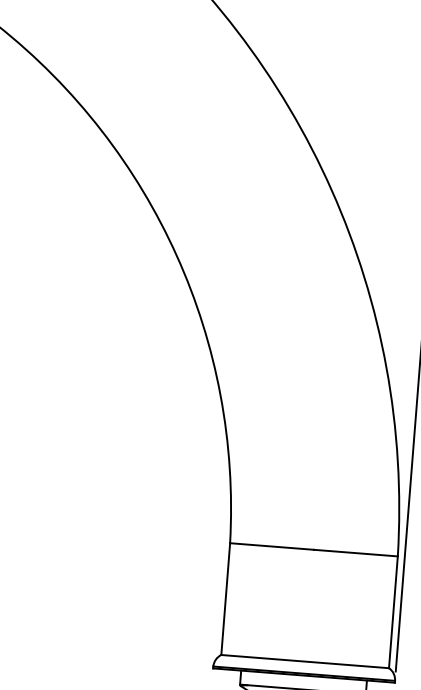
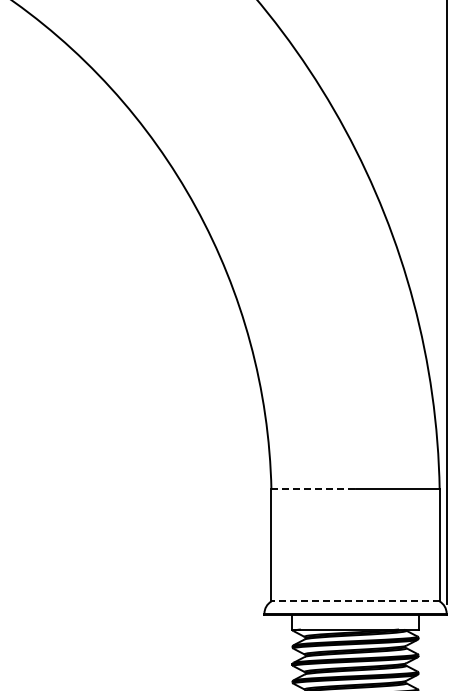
line: (272, 546) -> (313, 489), solid -> dashed
line: (305, 661) -> (355, 601), solid -> dashed

